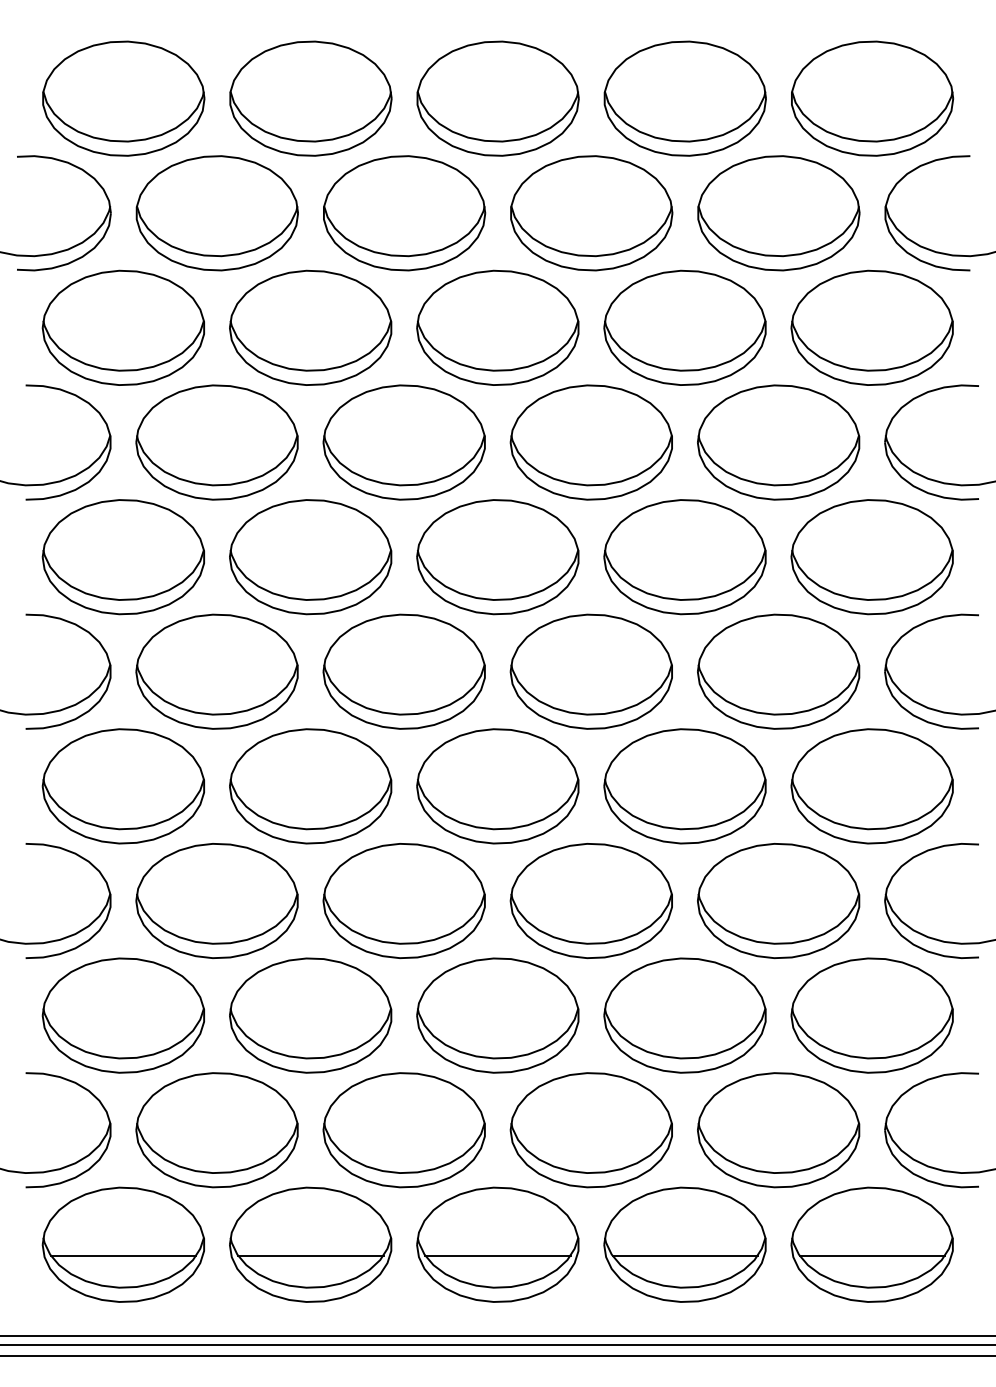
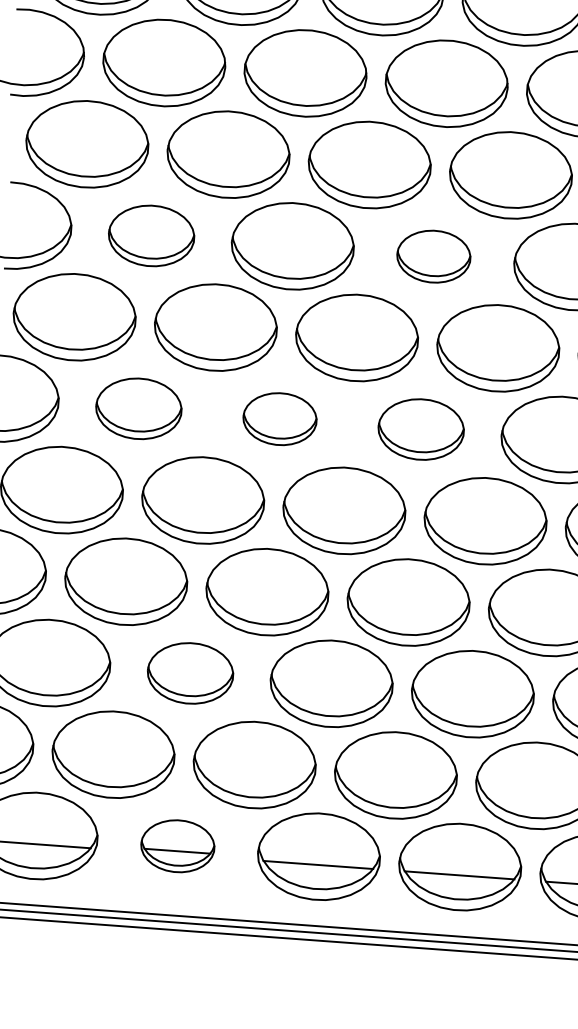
part: (216, 442) -> (151, 235), size x0.7
part: (590, 442) -> (433, 256), size x0.6
part: (216, 671) -> (138, 408), size x0.7
part: (403, 671) -> (279, 419), size x0.6
part: (590, 671) -> (420, 429), size x0.7
part: (310, 1015) -> (190, 673), size x0.7
part: (310, 1244) -> (177, 846), size x0.6

